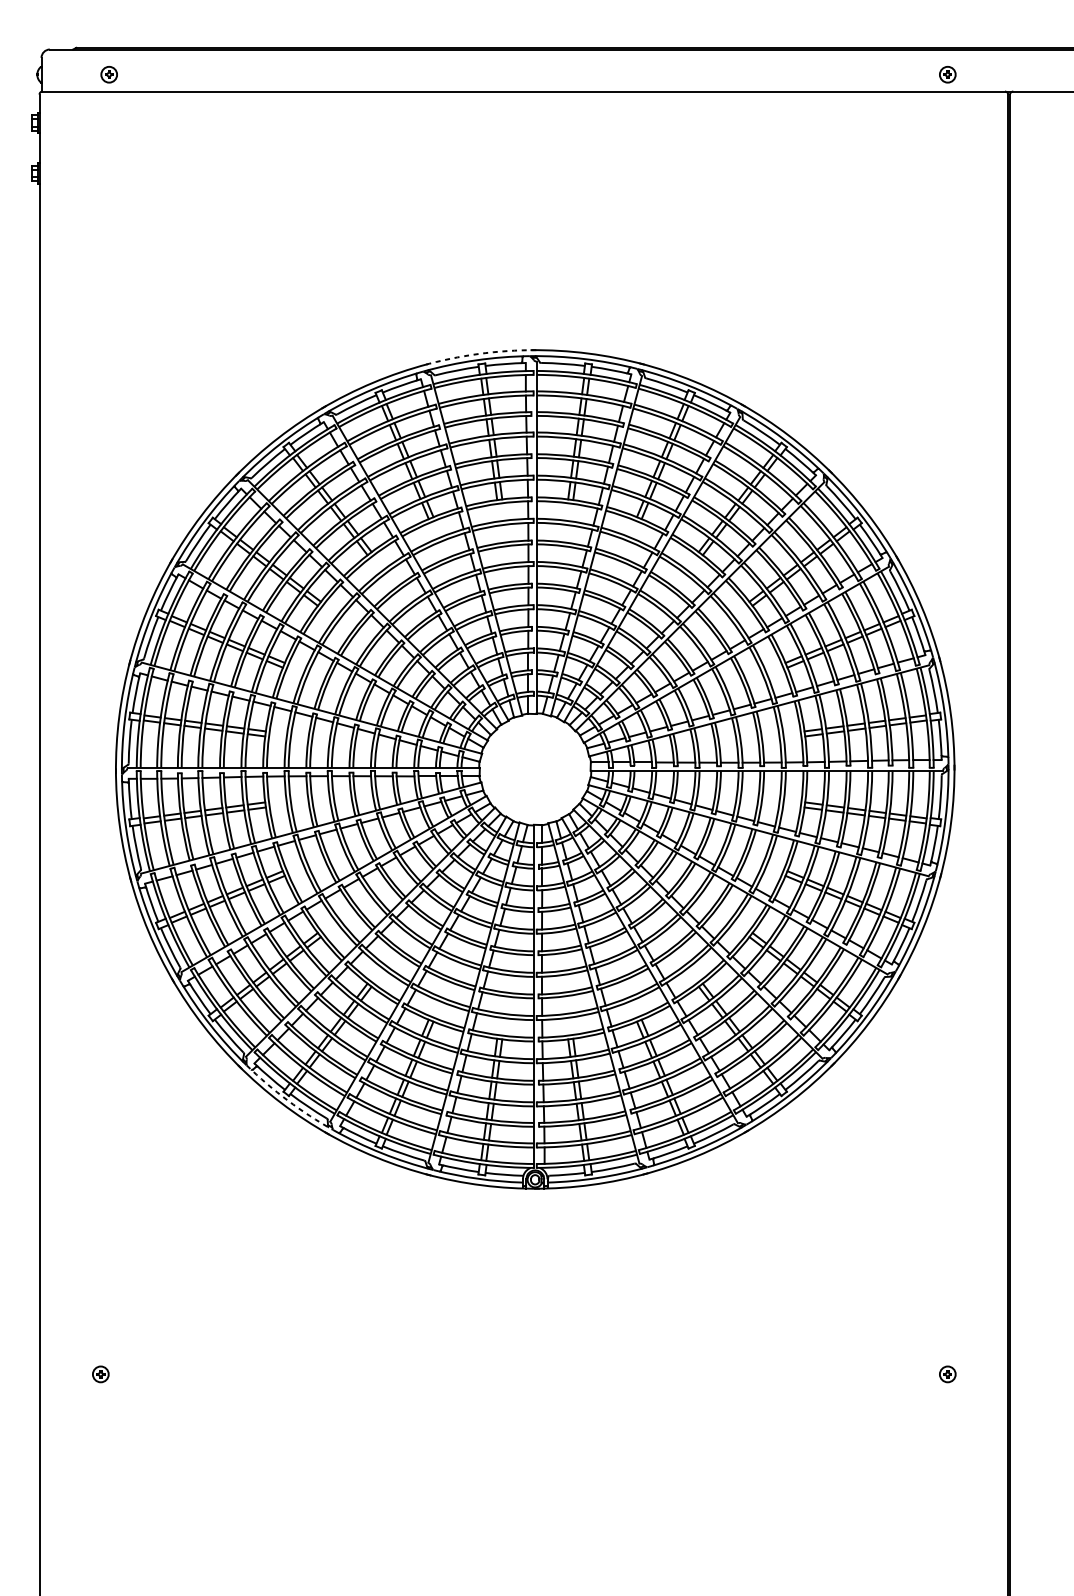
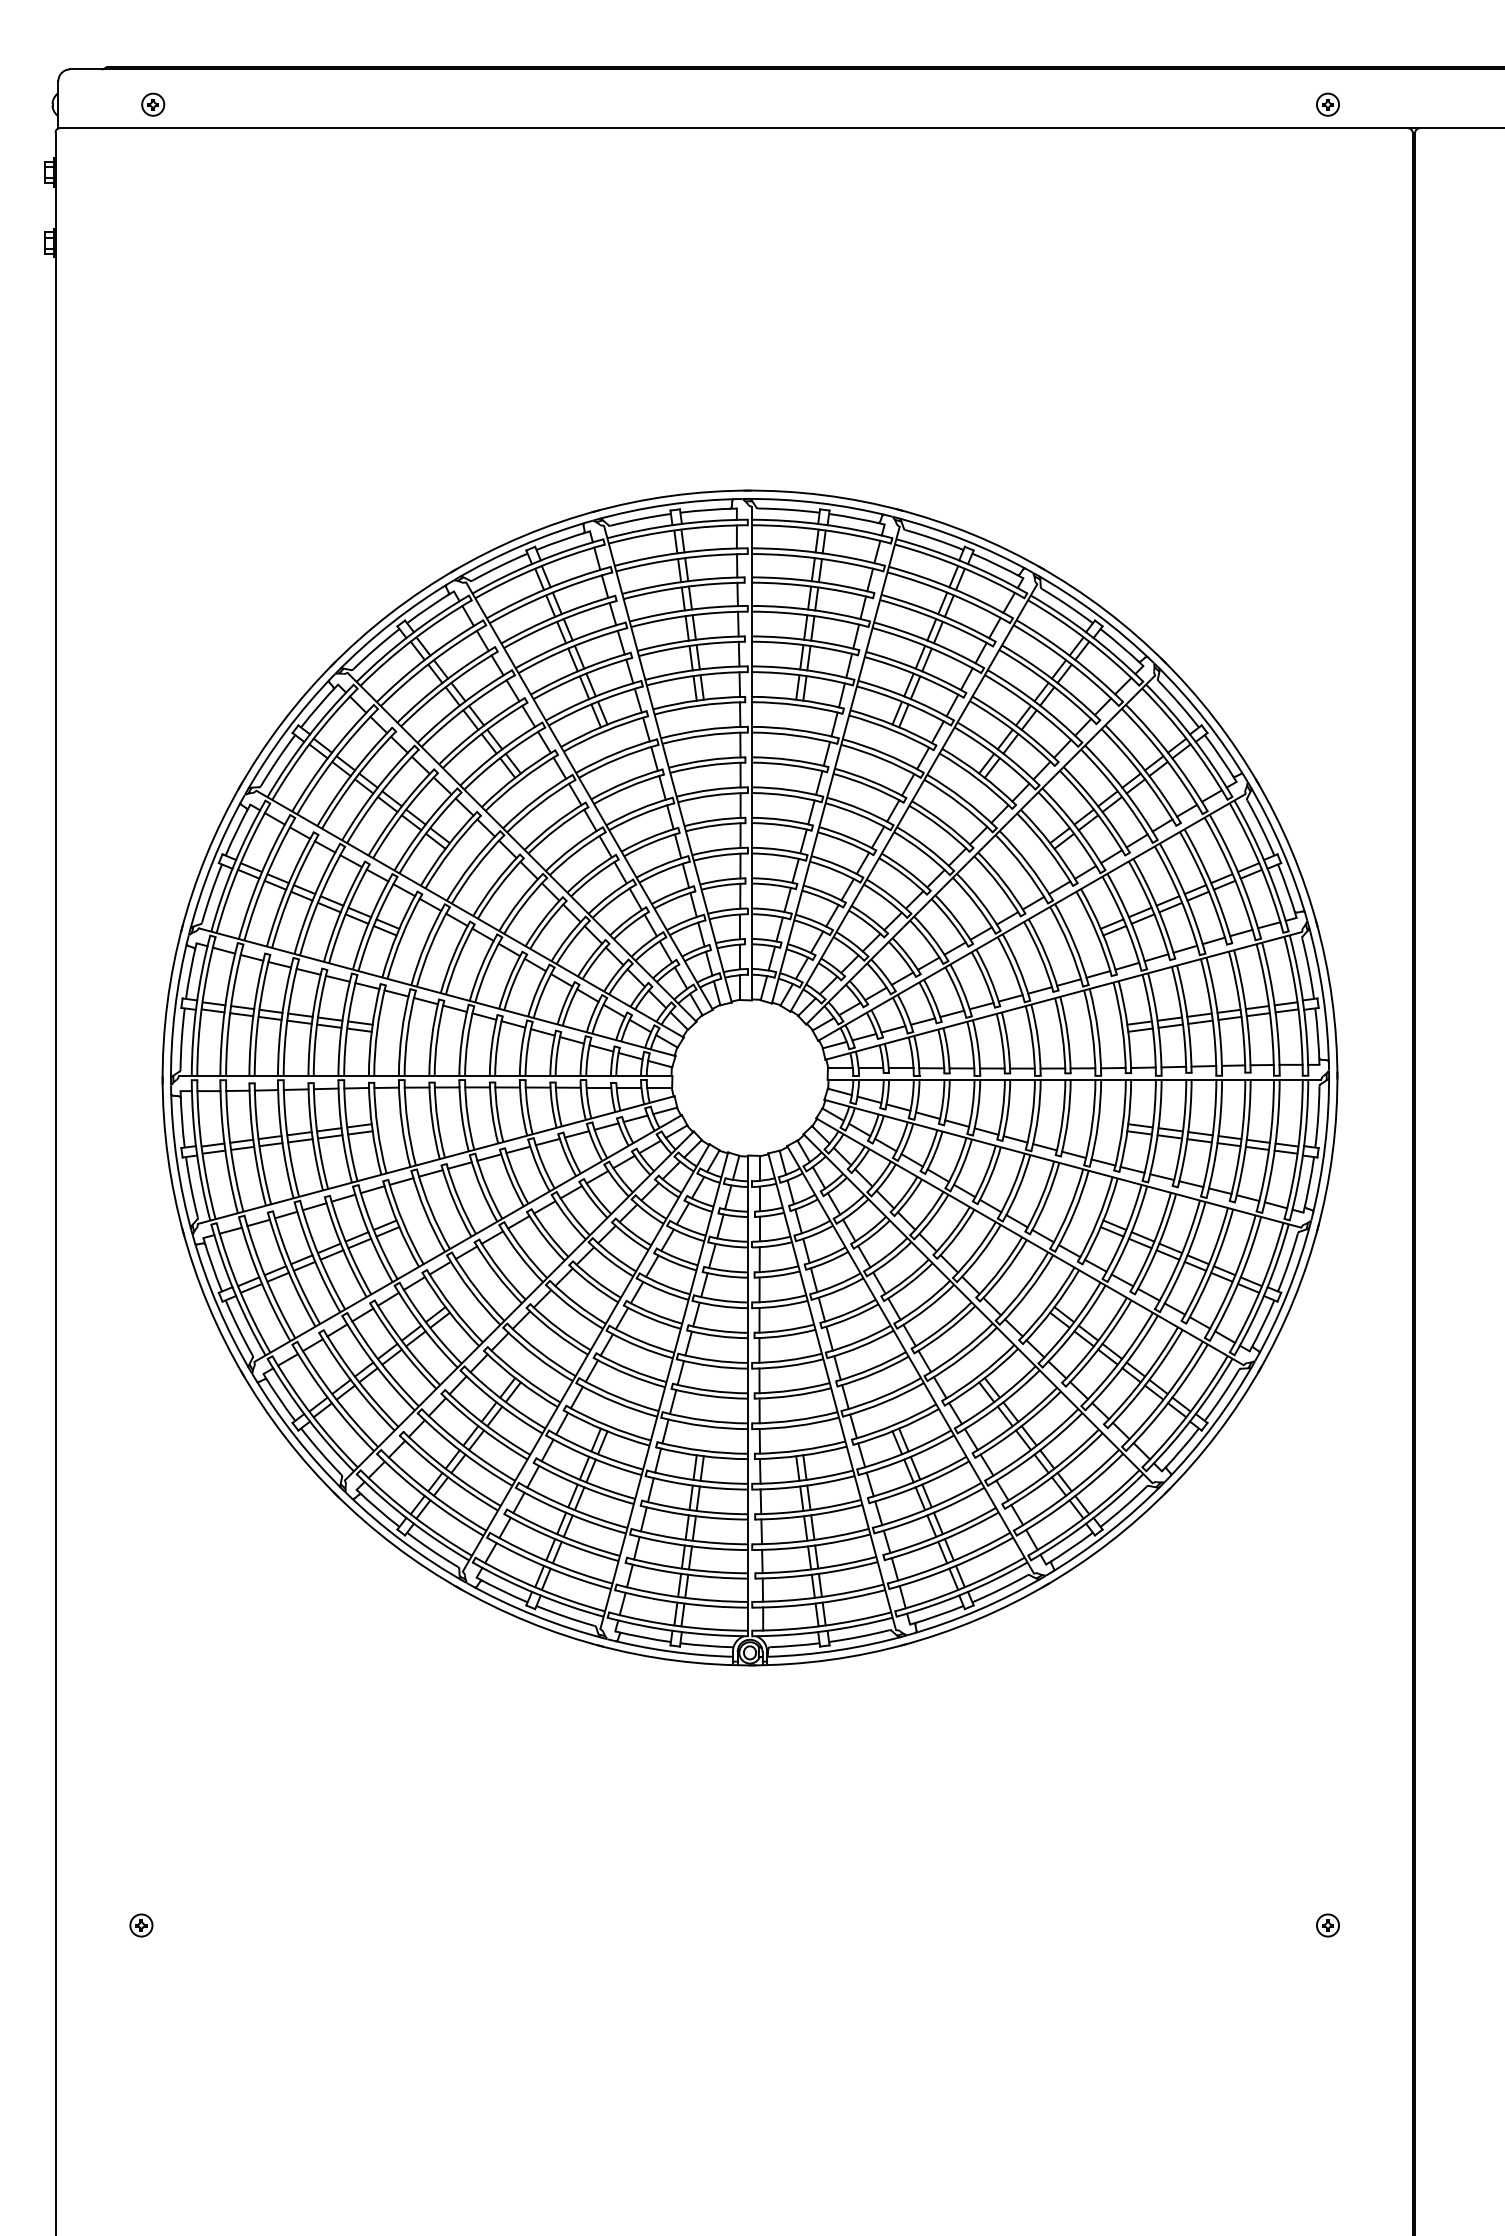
arc: (478, 353) -> (670, 495), dashed -> solid
arc: (287, 1100) -> (403, 1541), dashed -> solid

